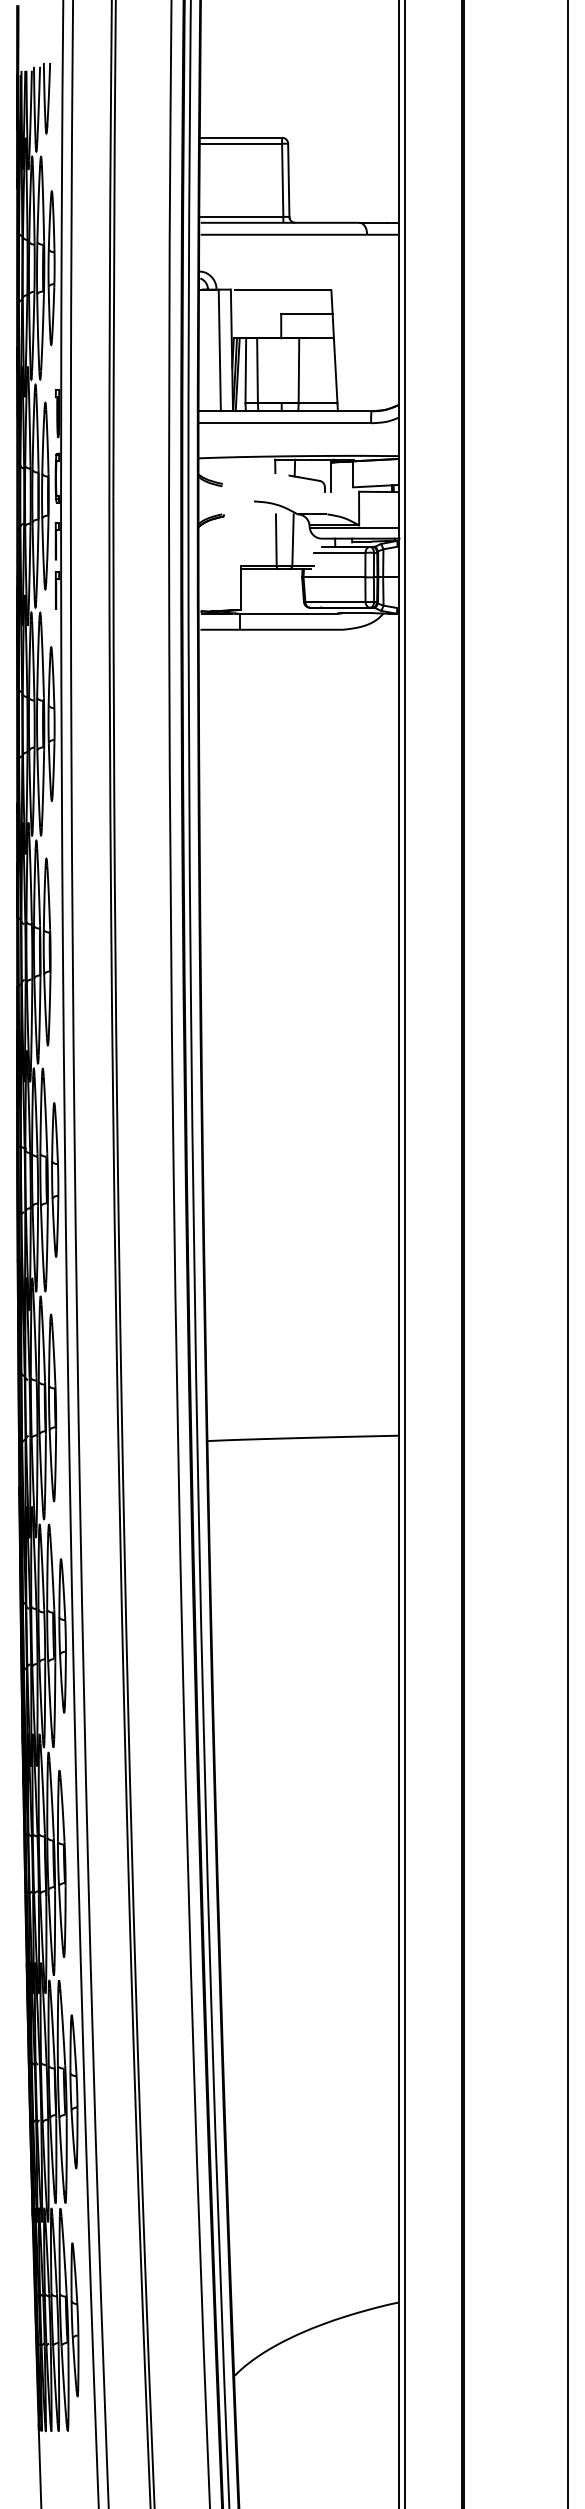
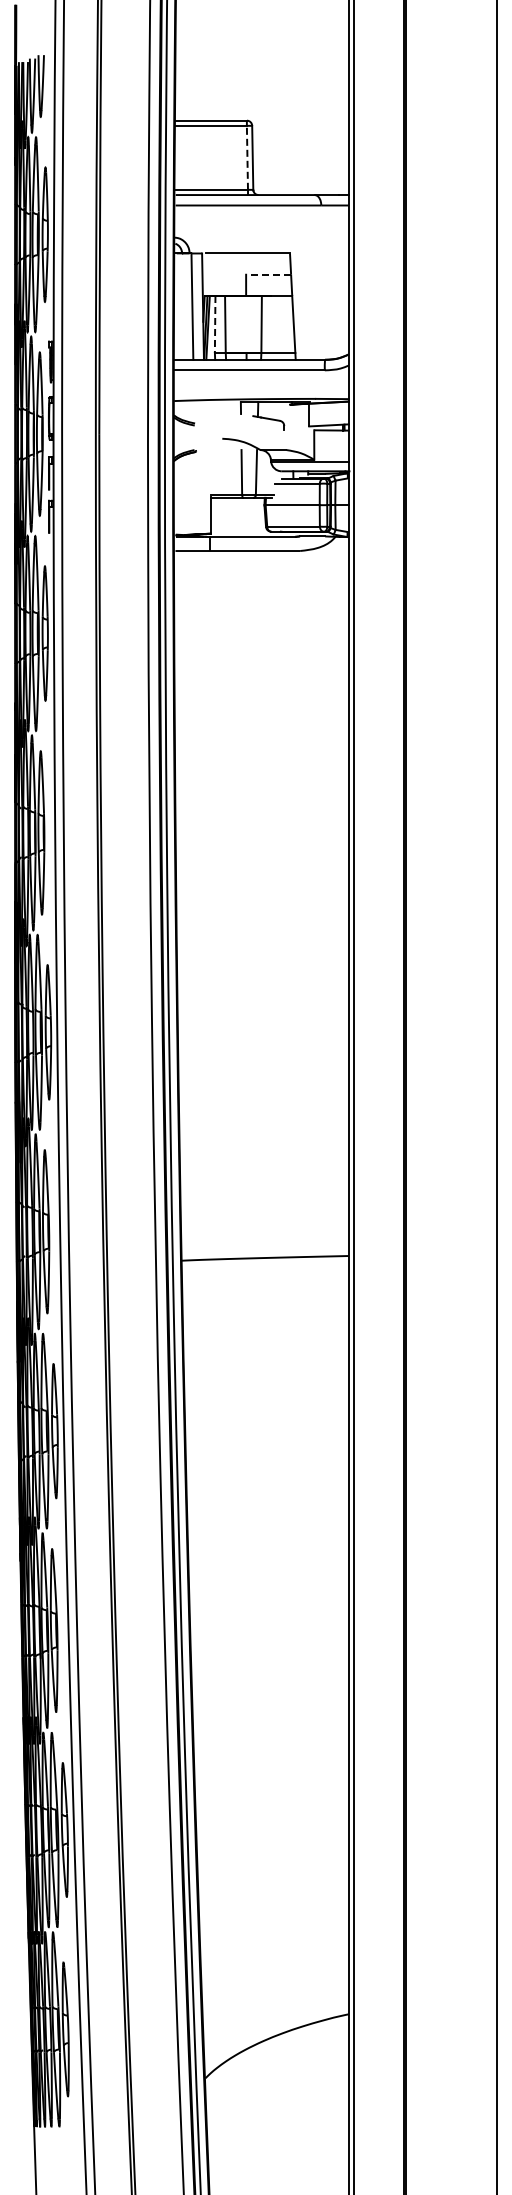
line: (282, 179) -> (247, 157), solid -> dashed
line: (306, 313) -> (268, 274), solid -> dashed
line: (246, 370) -> (215, 324), solid -> dashed
line: (330, 475) -> (289, 416), removed

